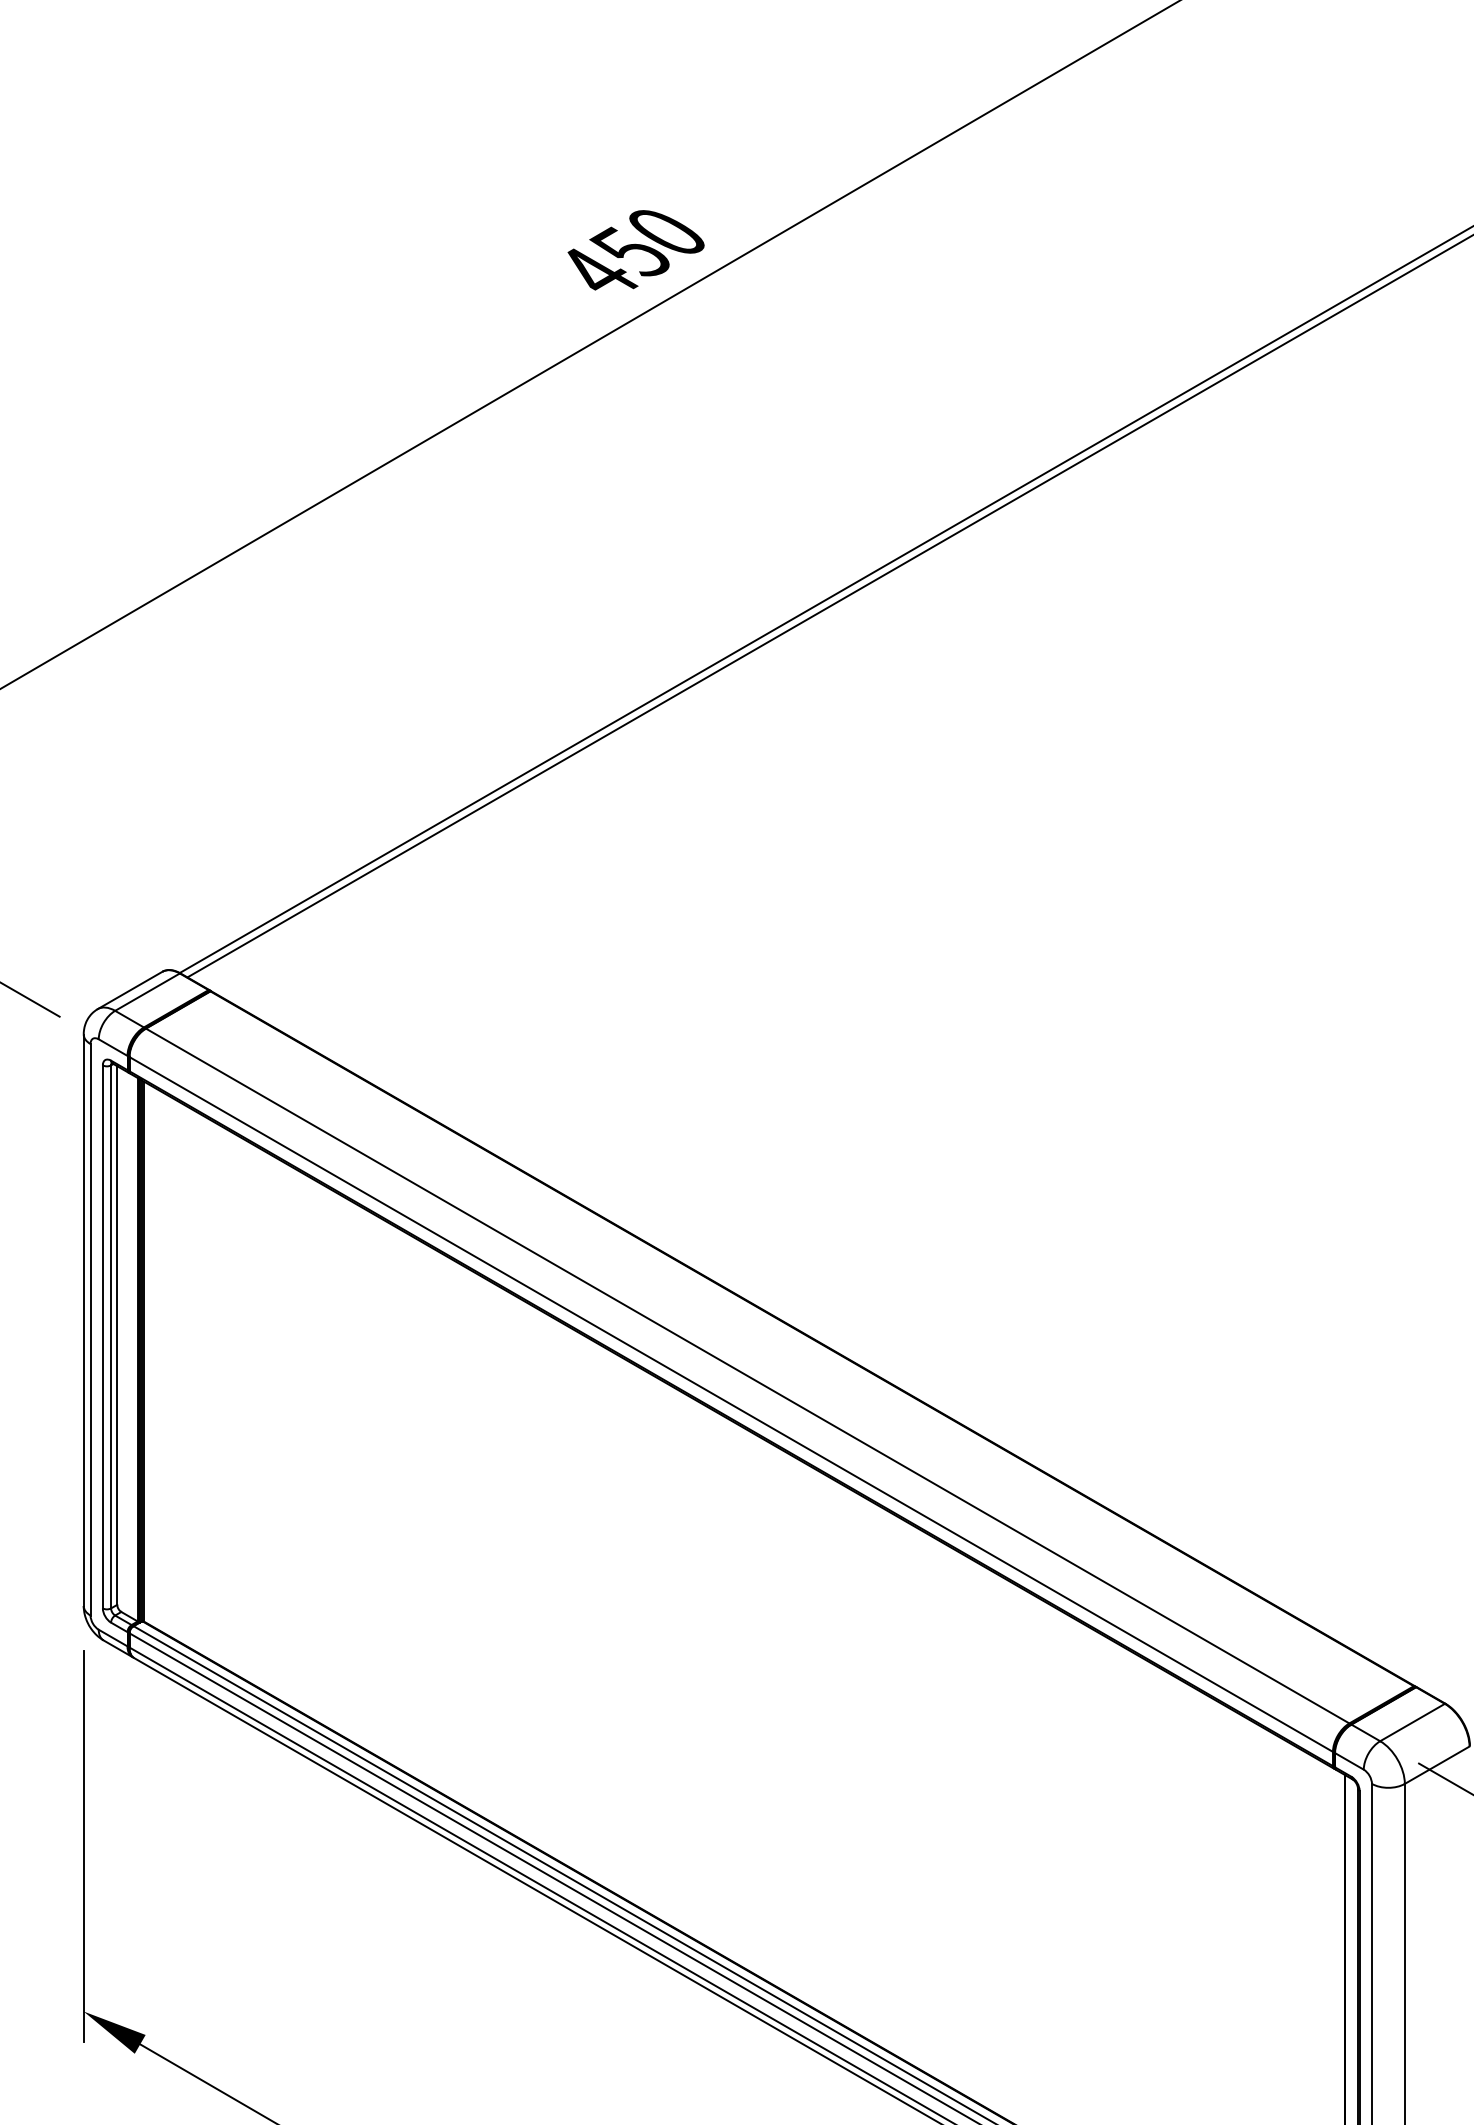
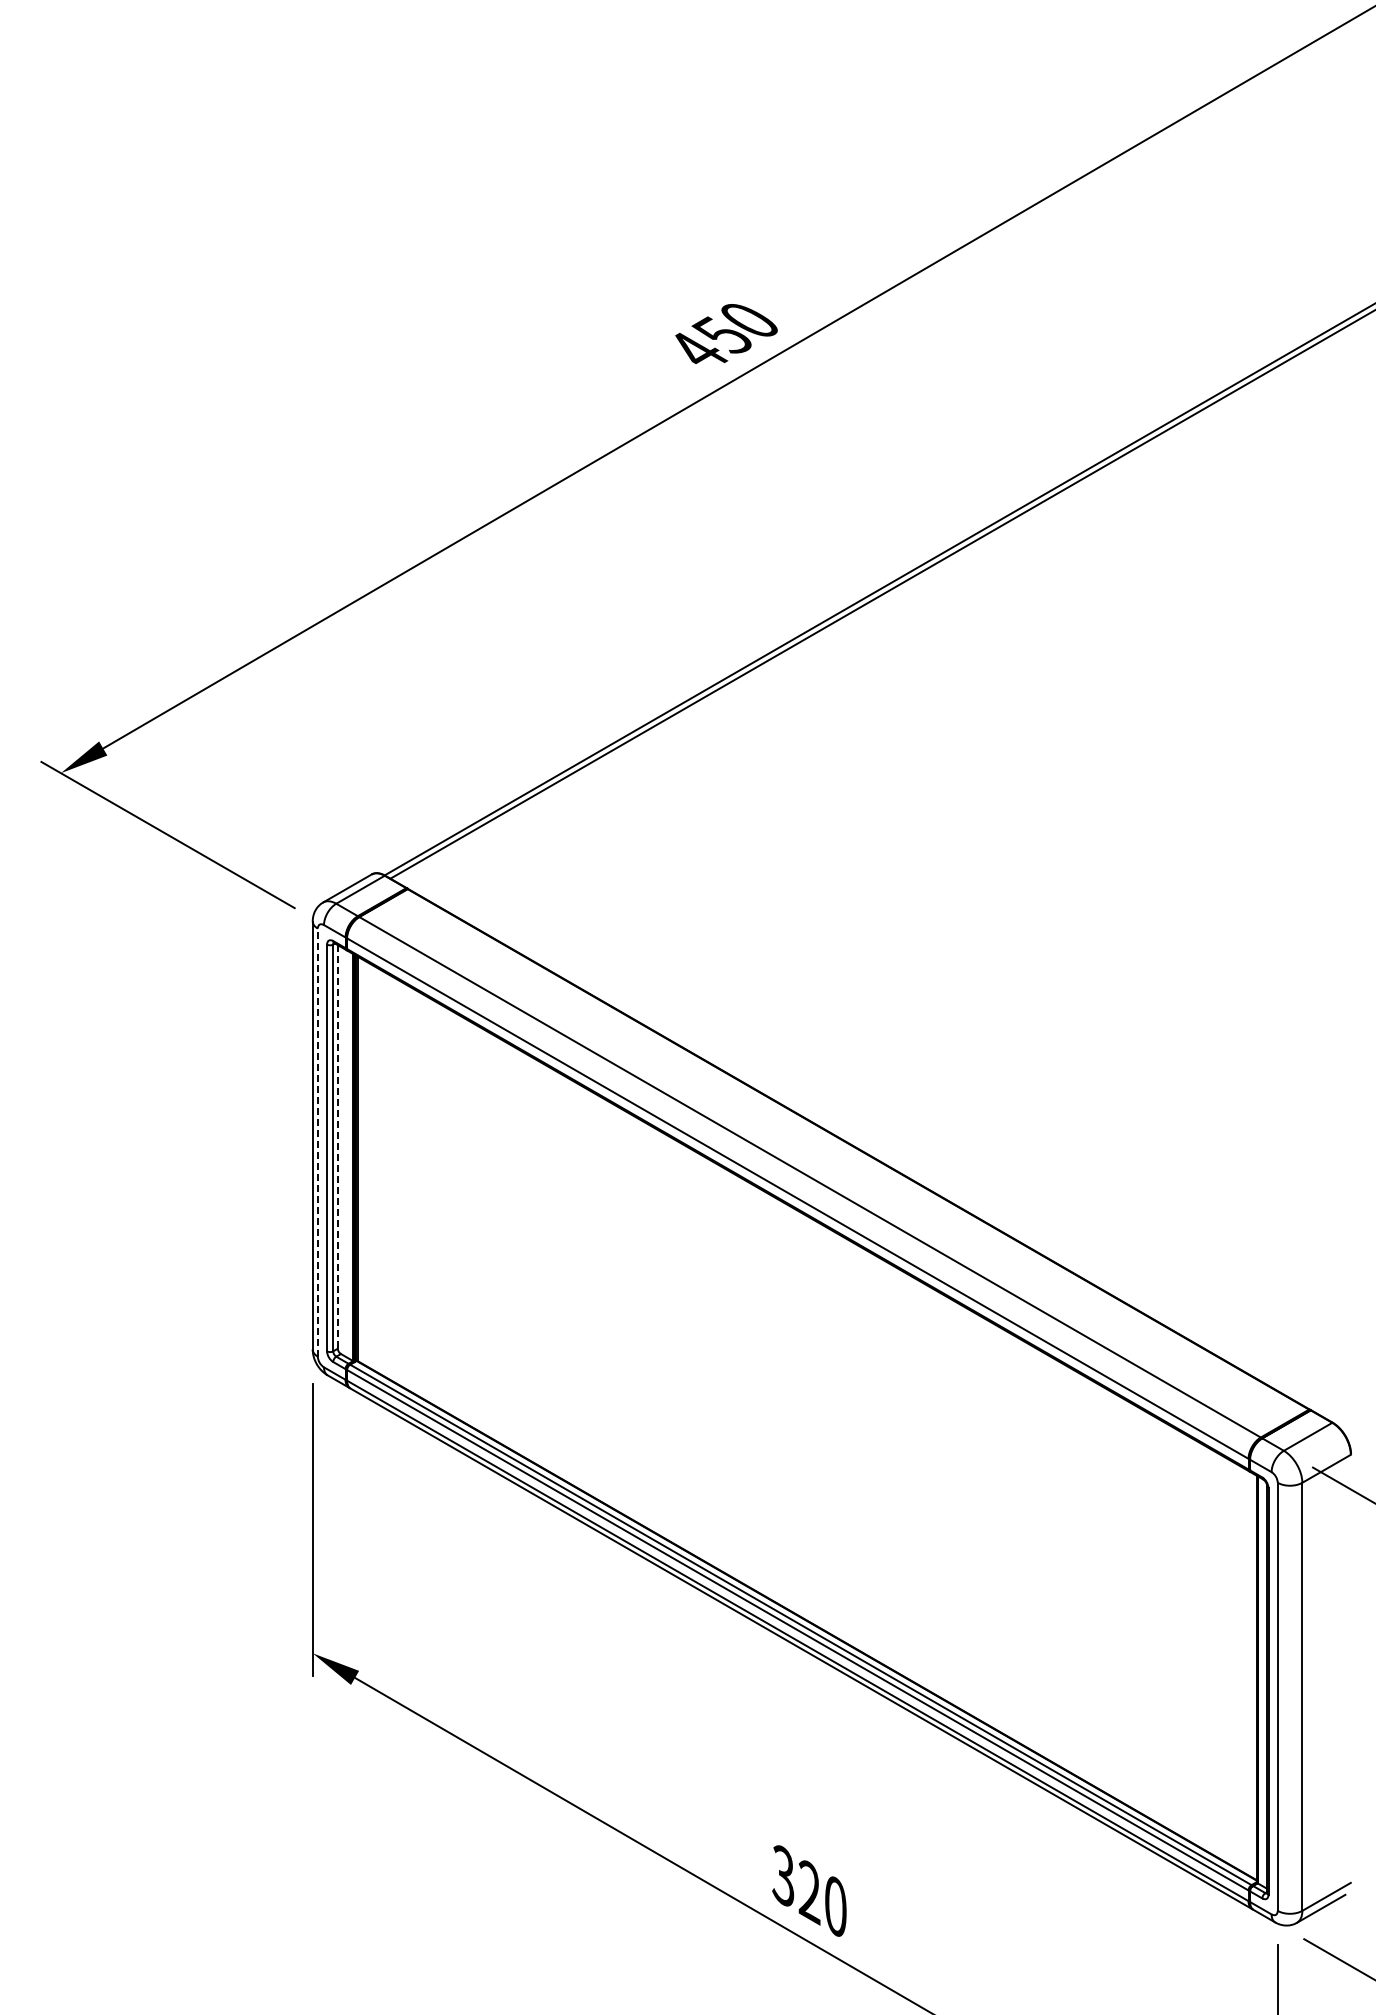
line: (90, 1329) -> (317, 1142), solid -> dashed
line: (116, 1334) -> (337, 1146), solid -> dashed

